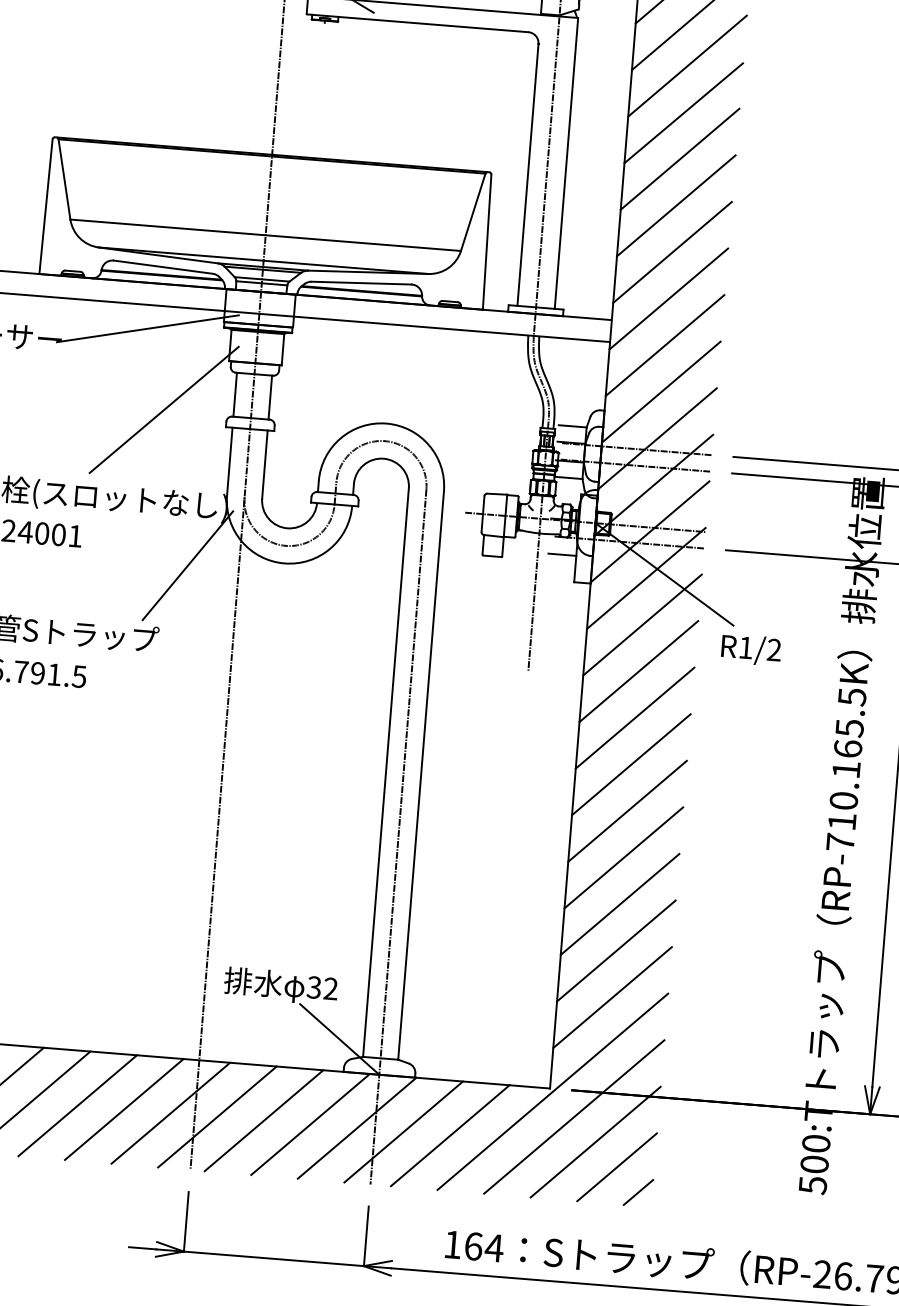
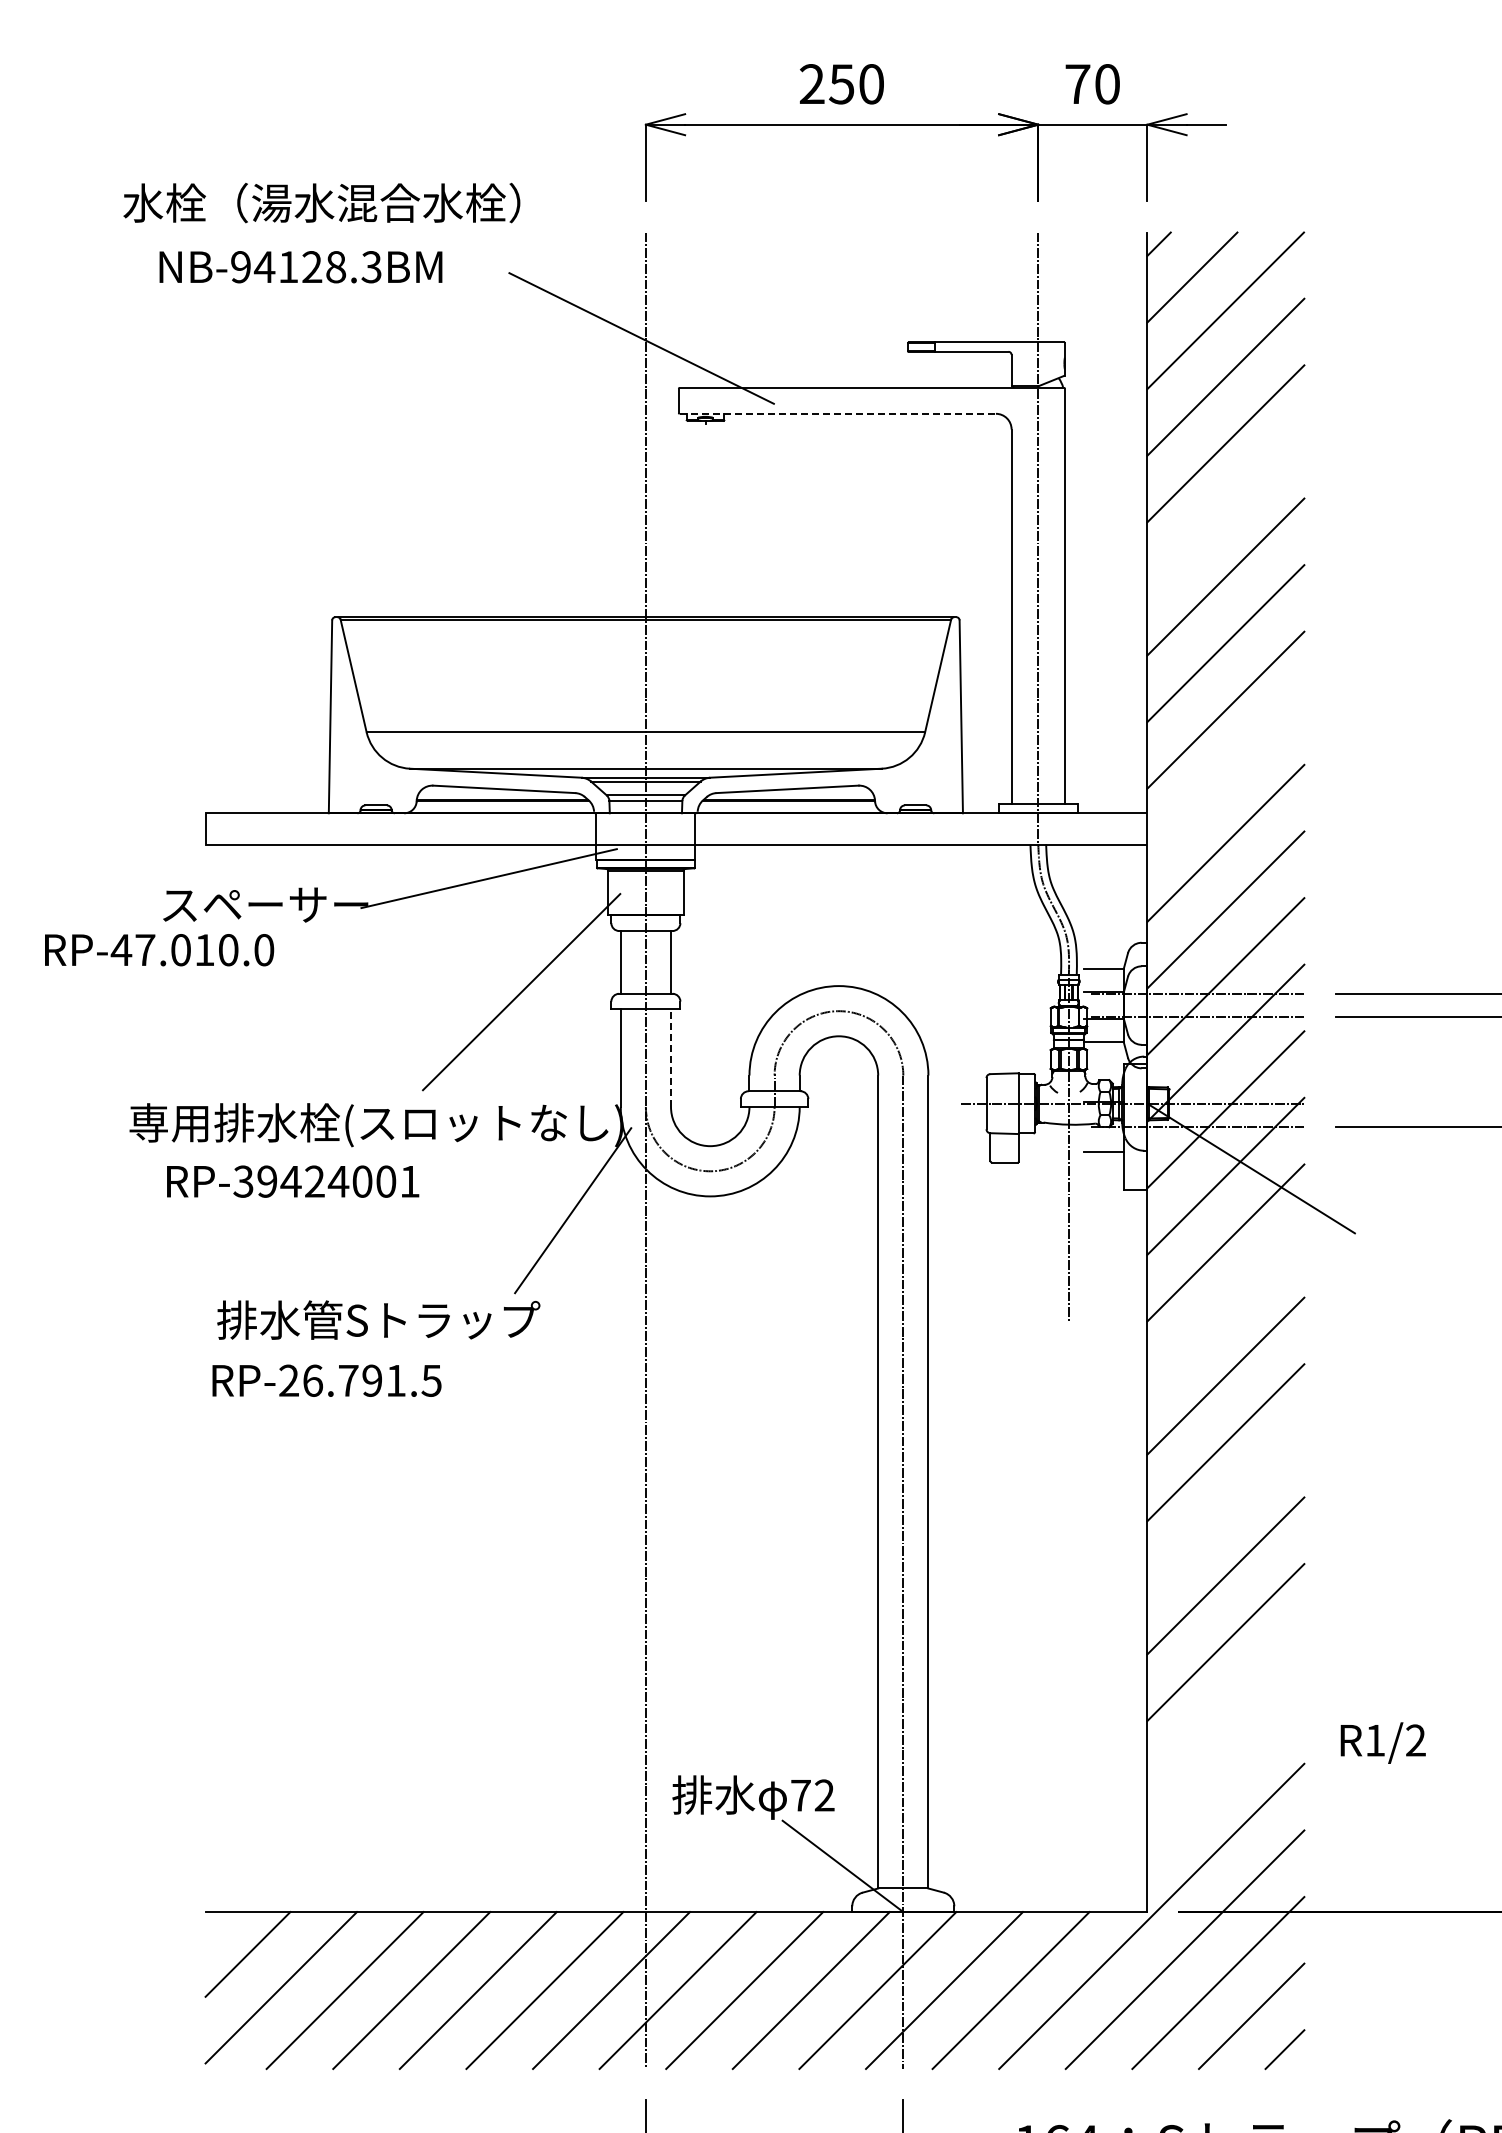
line: (418, 23) -> (838, 413), solid -> dashed
line: (683, 112) -> (1225, 510), removed
line: (668, 298) -> (1225, 776), removed
line: (265, 464) -> (671, 1058), solid -> dashed
text: (750, 649) -> (1382, 1742), moved
line: (638, 671) -> (1225, 1309), removed
line: (627, 810) -> (1225, 1508), removed
line: (616, 950) -> (1225, 1708), removed
text: (314, 987) -> (800, 1795), 32 -> 72
line: (612, 997) -> (1225, 1775), removed

